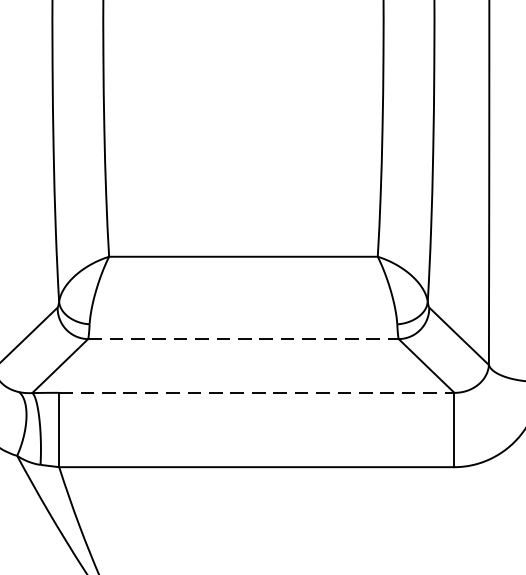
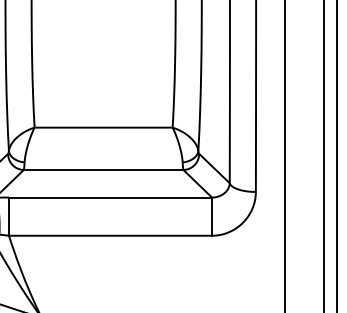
line: (243, 338) -> (103, 169), dashed -> solid
line: (256, 392) -> (110, 197), dashed -> solid

